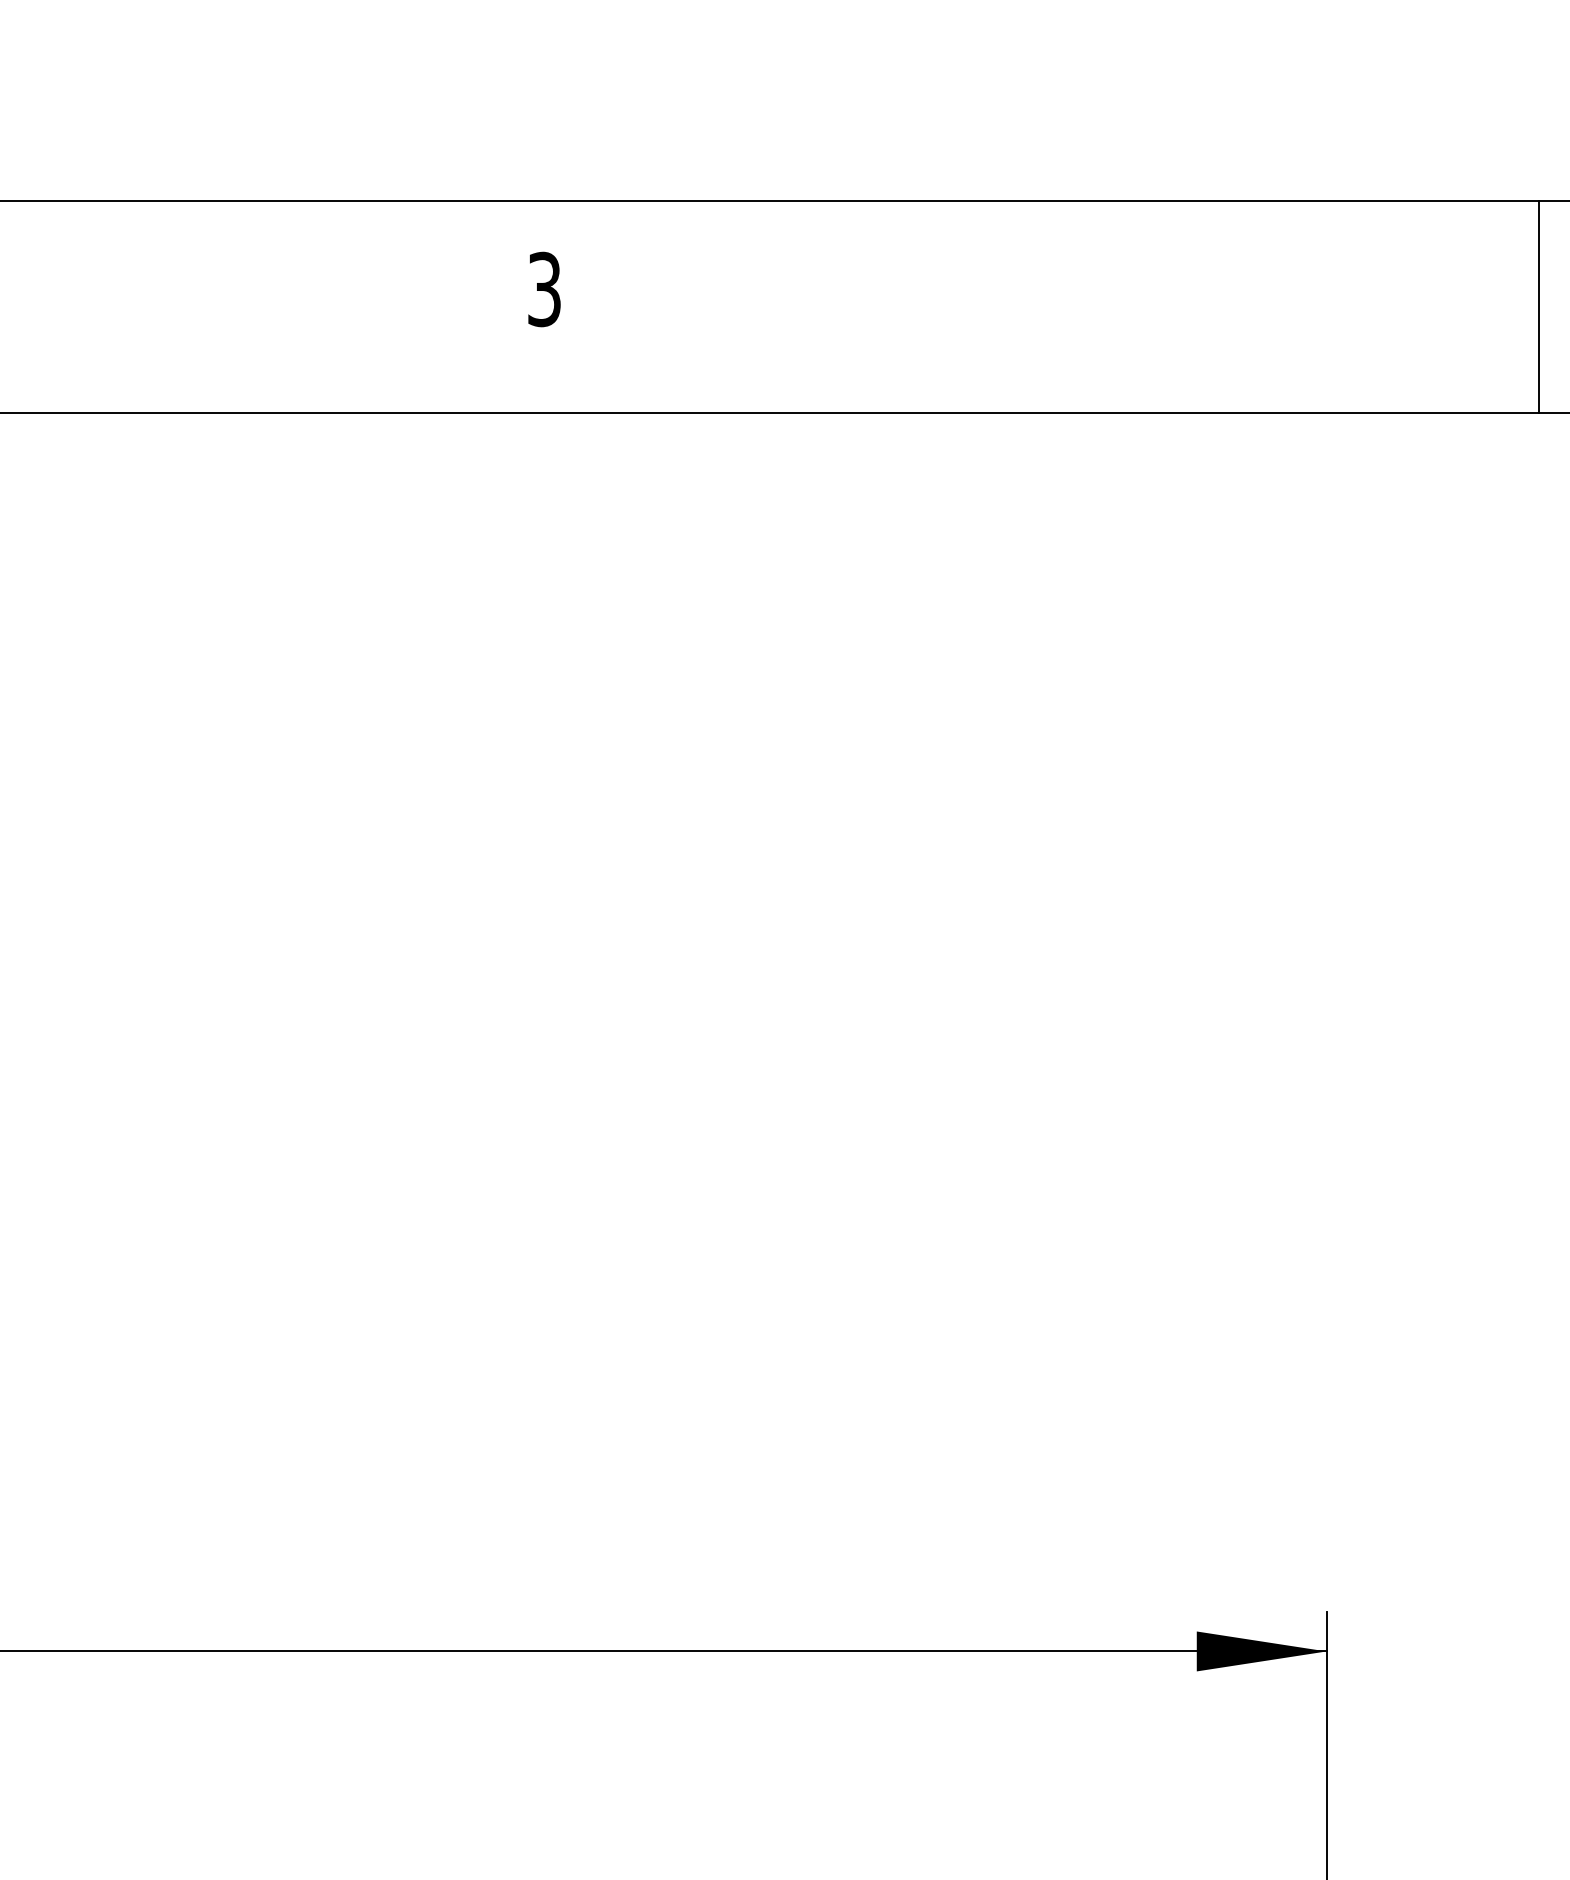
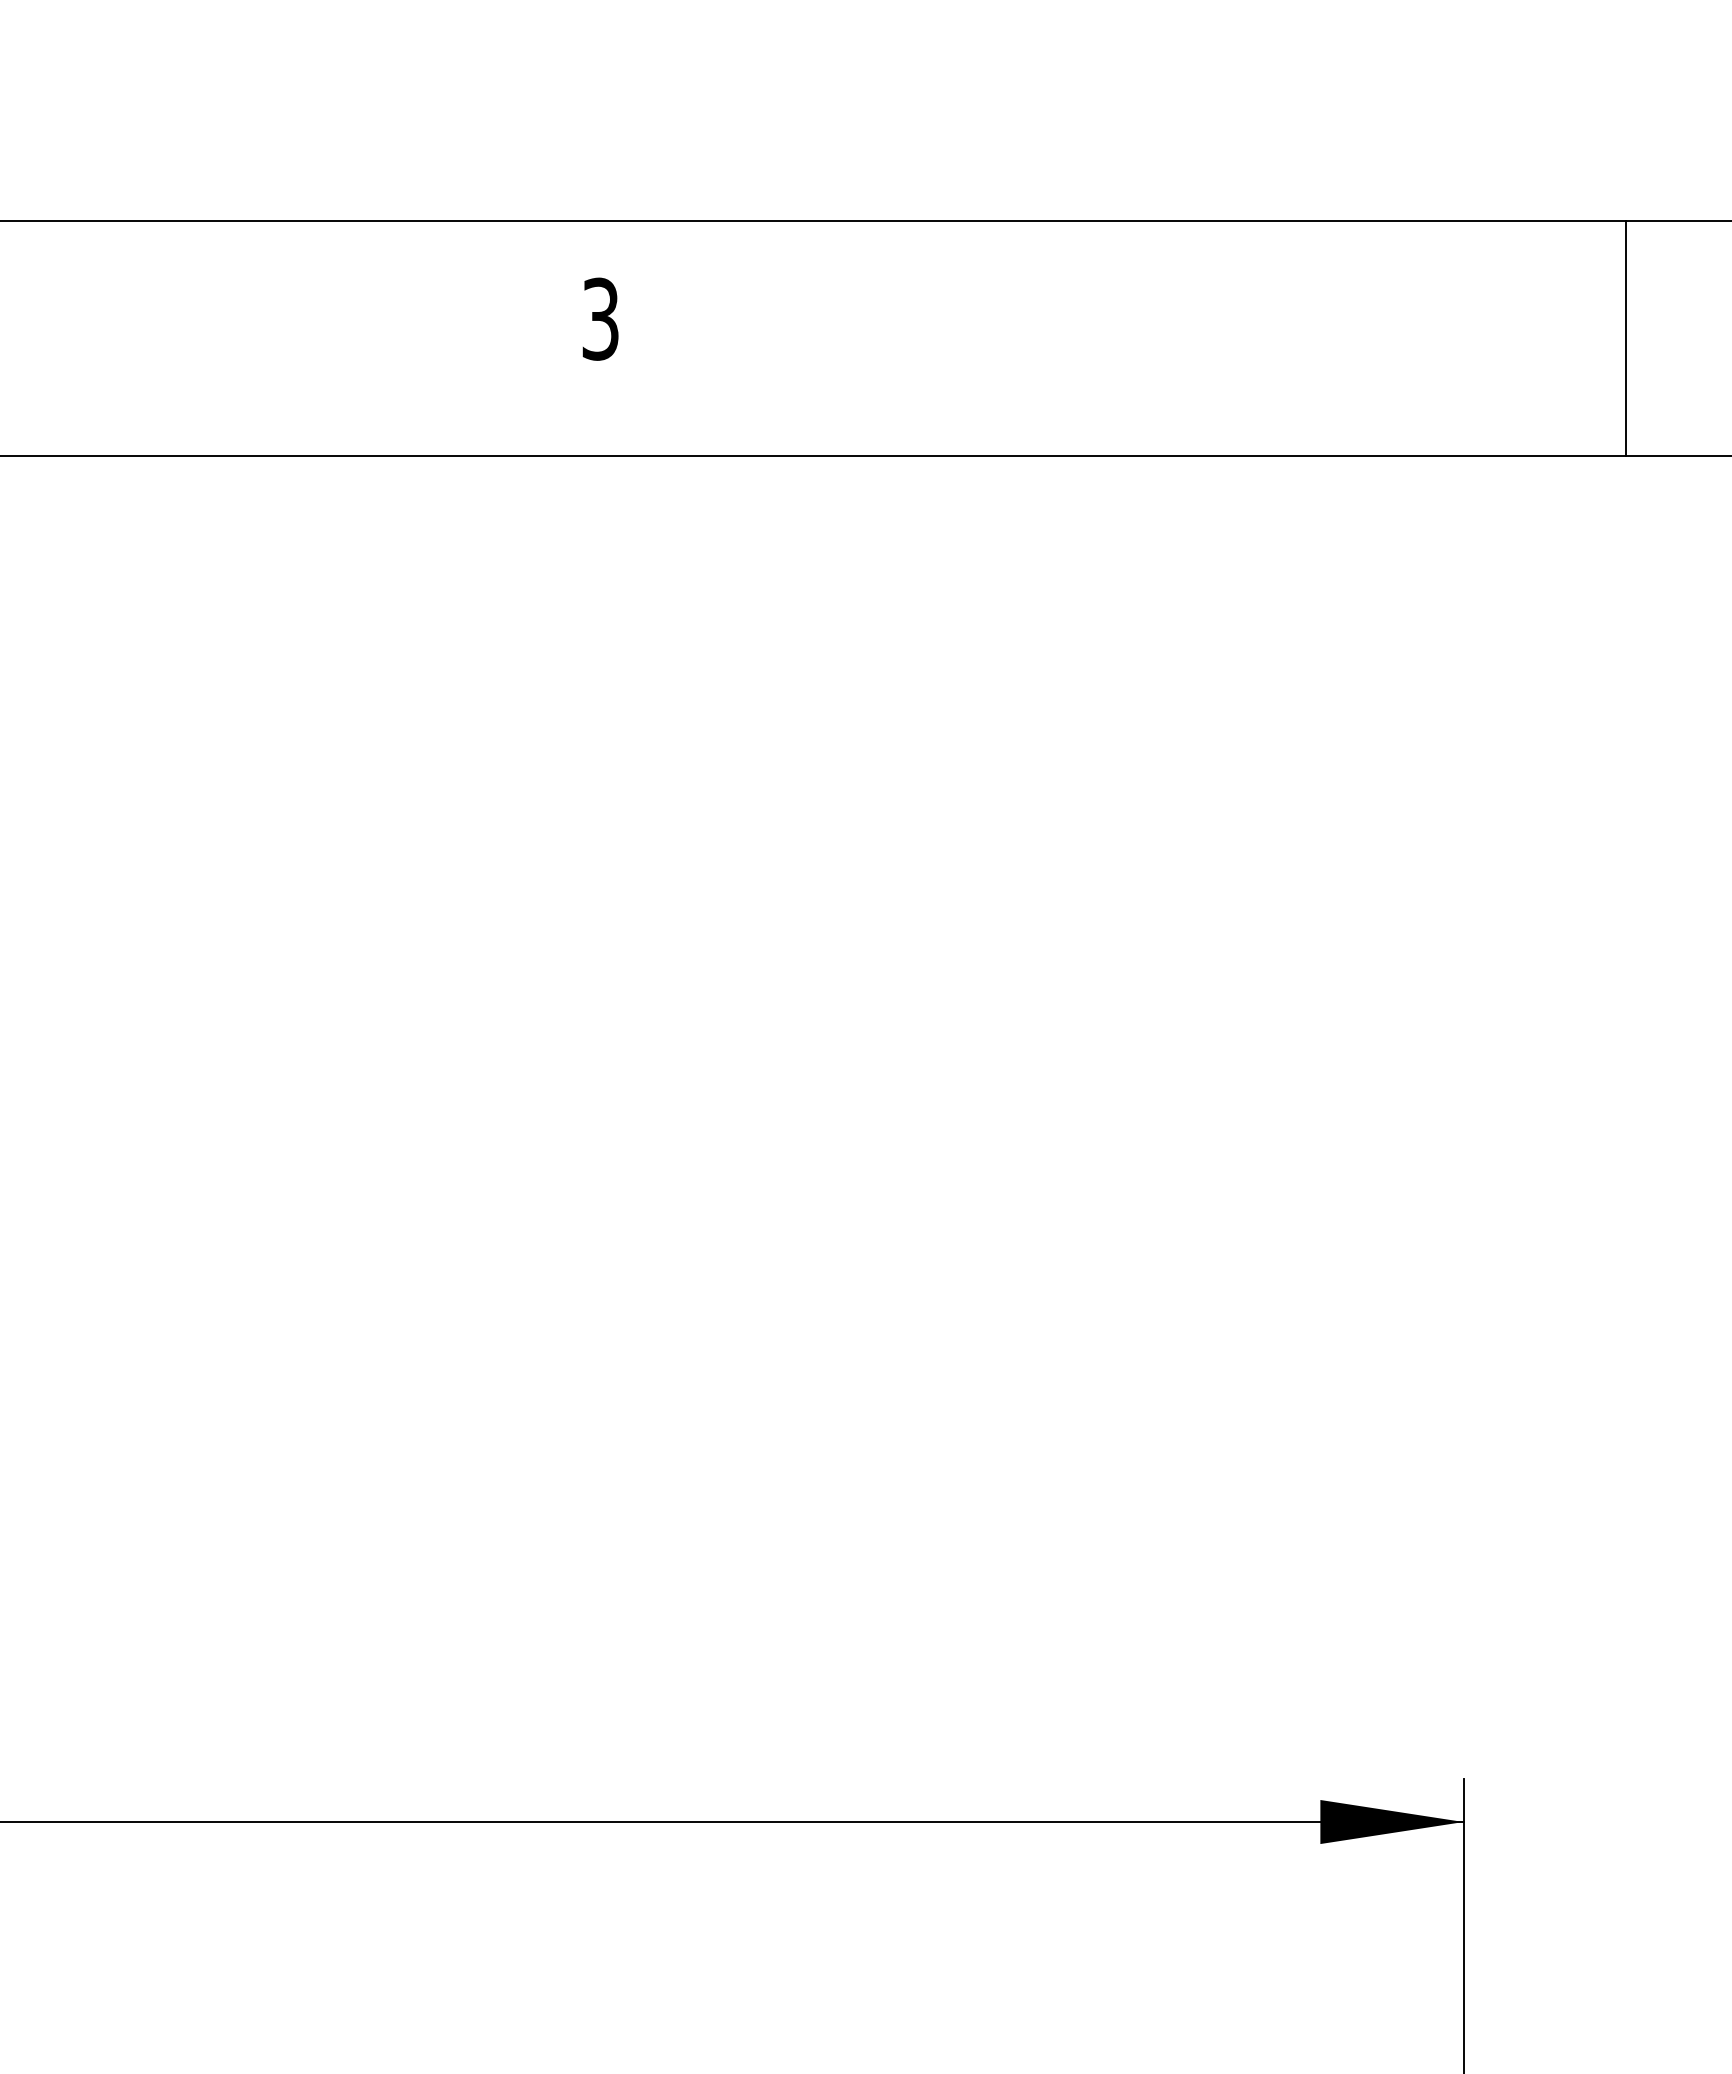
line: (1538, 306) -> (1625, 337), moved

